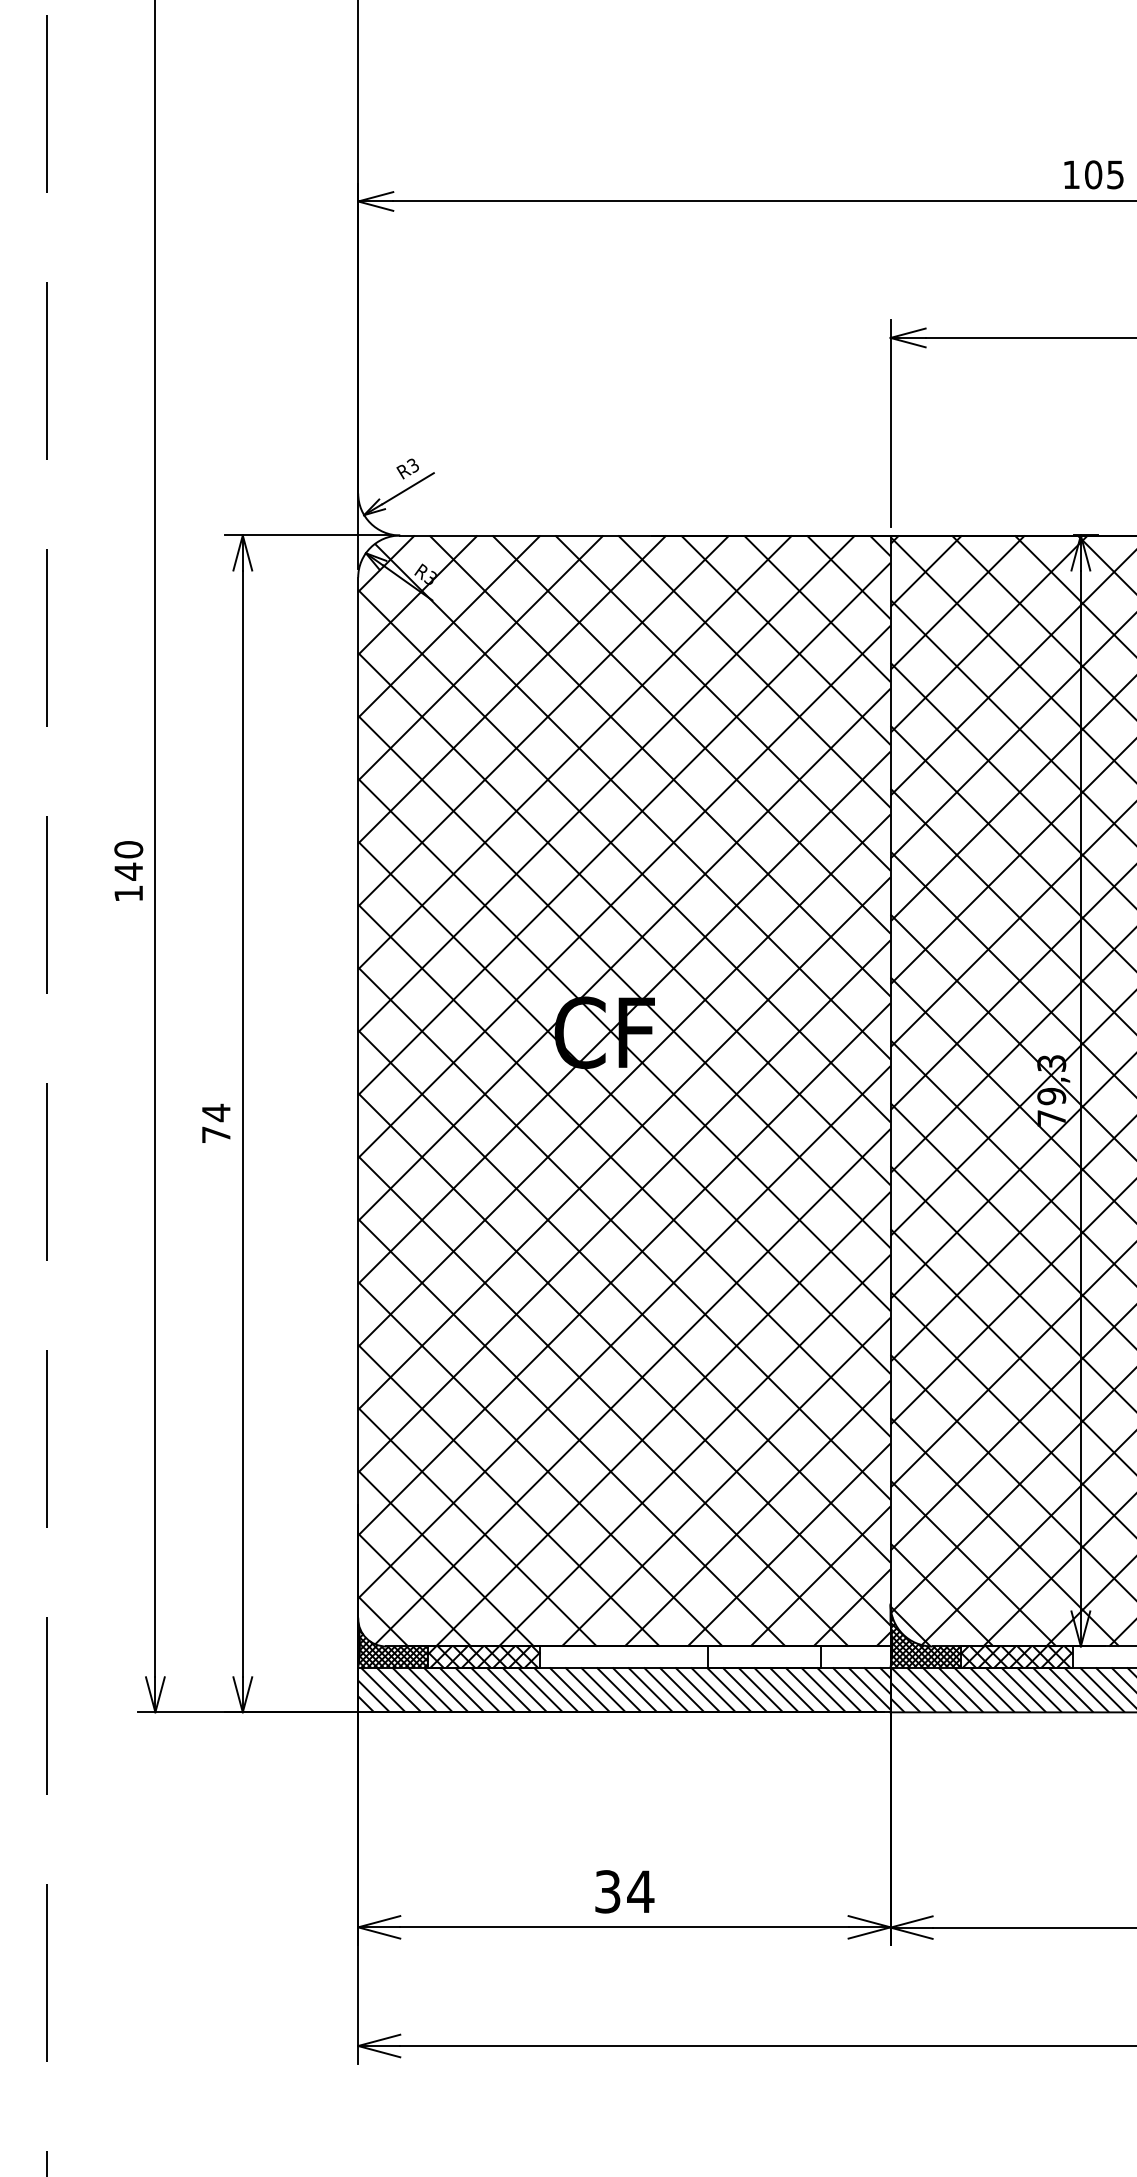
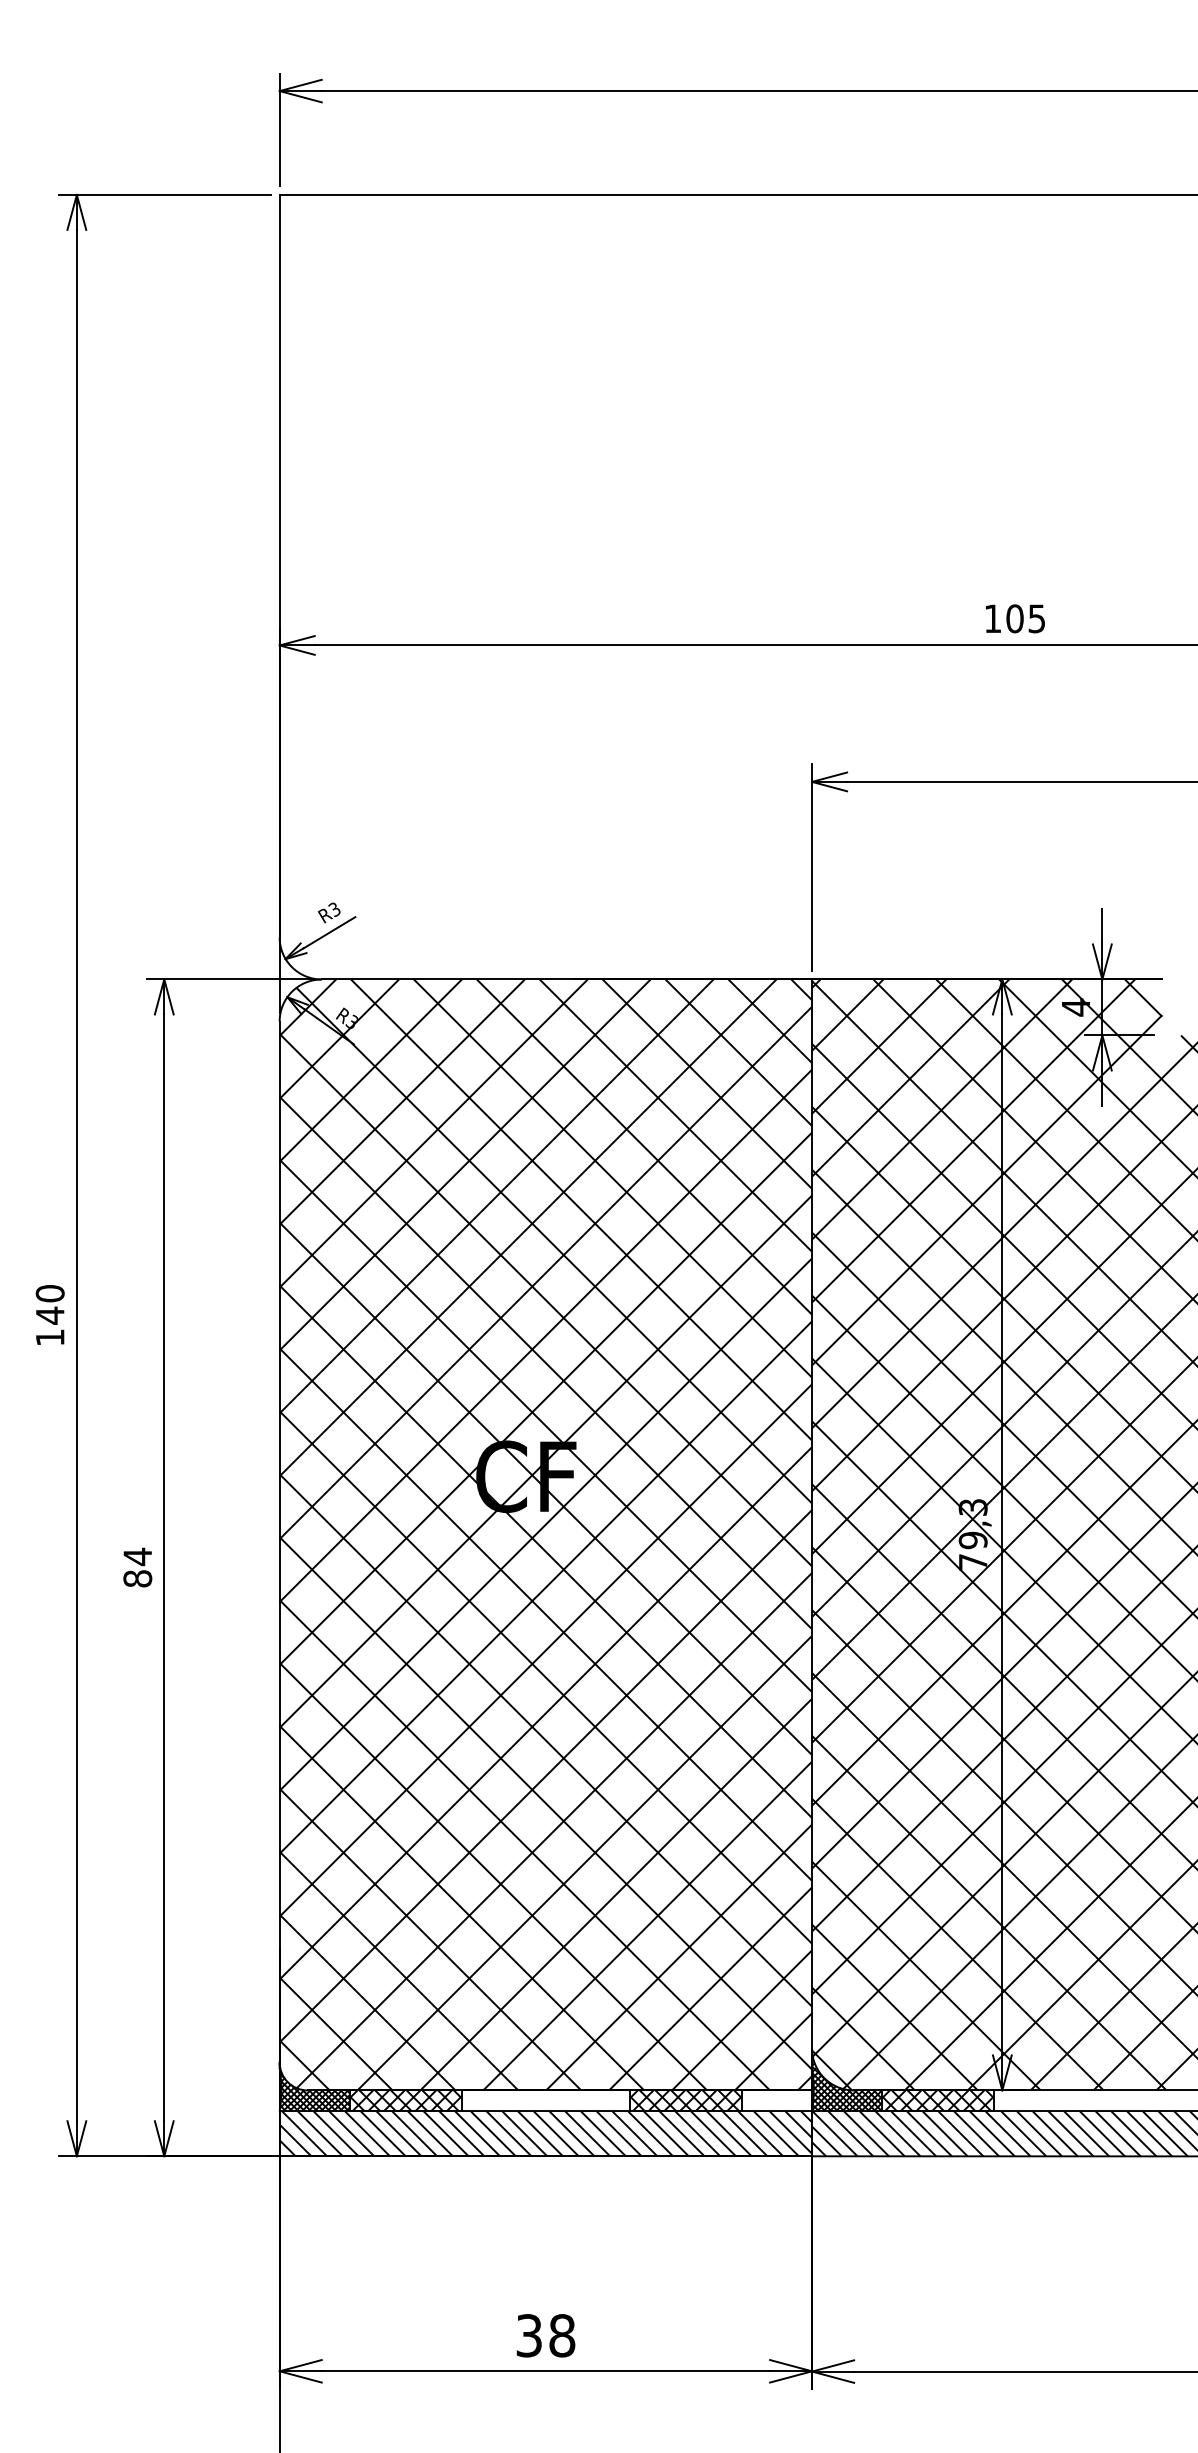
text: (216, 1134) -> (137, 1578), 74 -> 84
hatch: (764, 1656) -> (685, 2100), added
text: (640, 1891) -> (561, 2335), 34 -> 38

